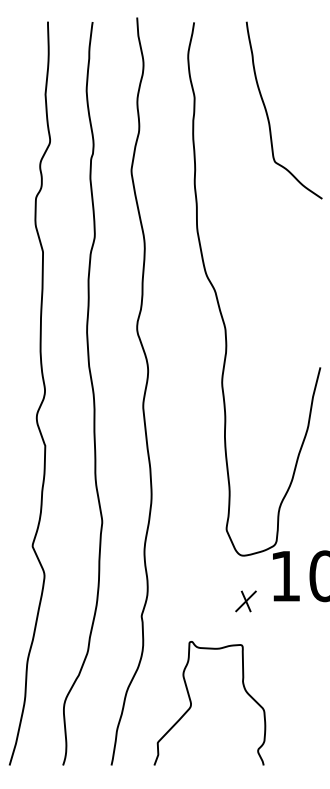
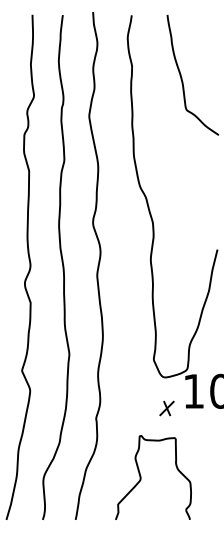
curve: (192, 703) -> (141, 477), moved

